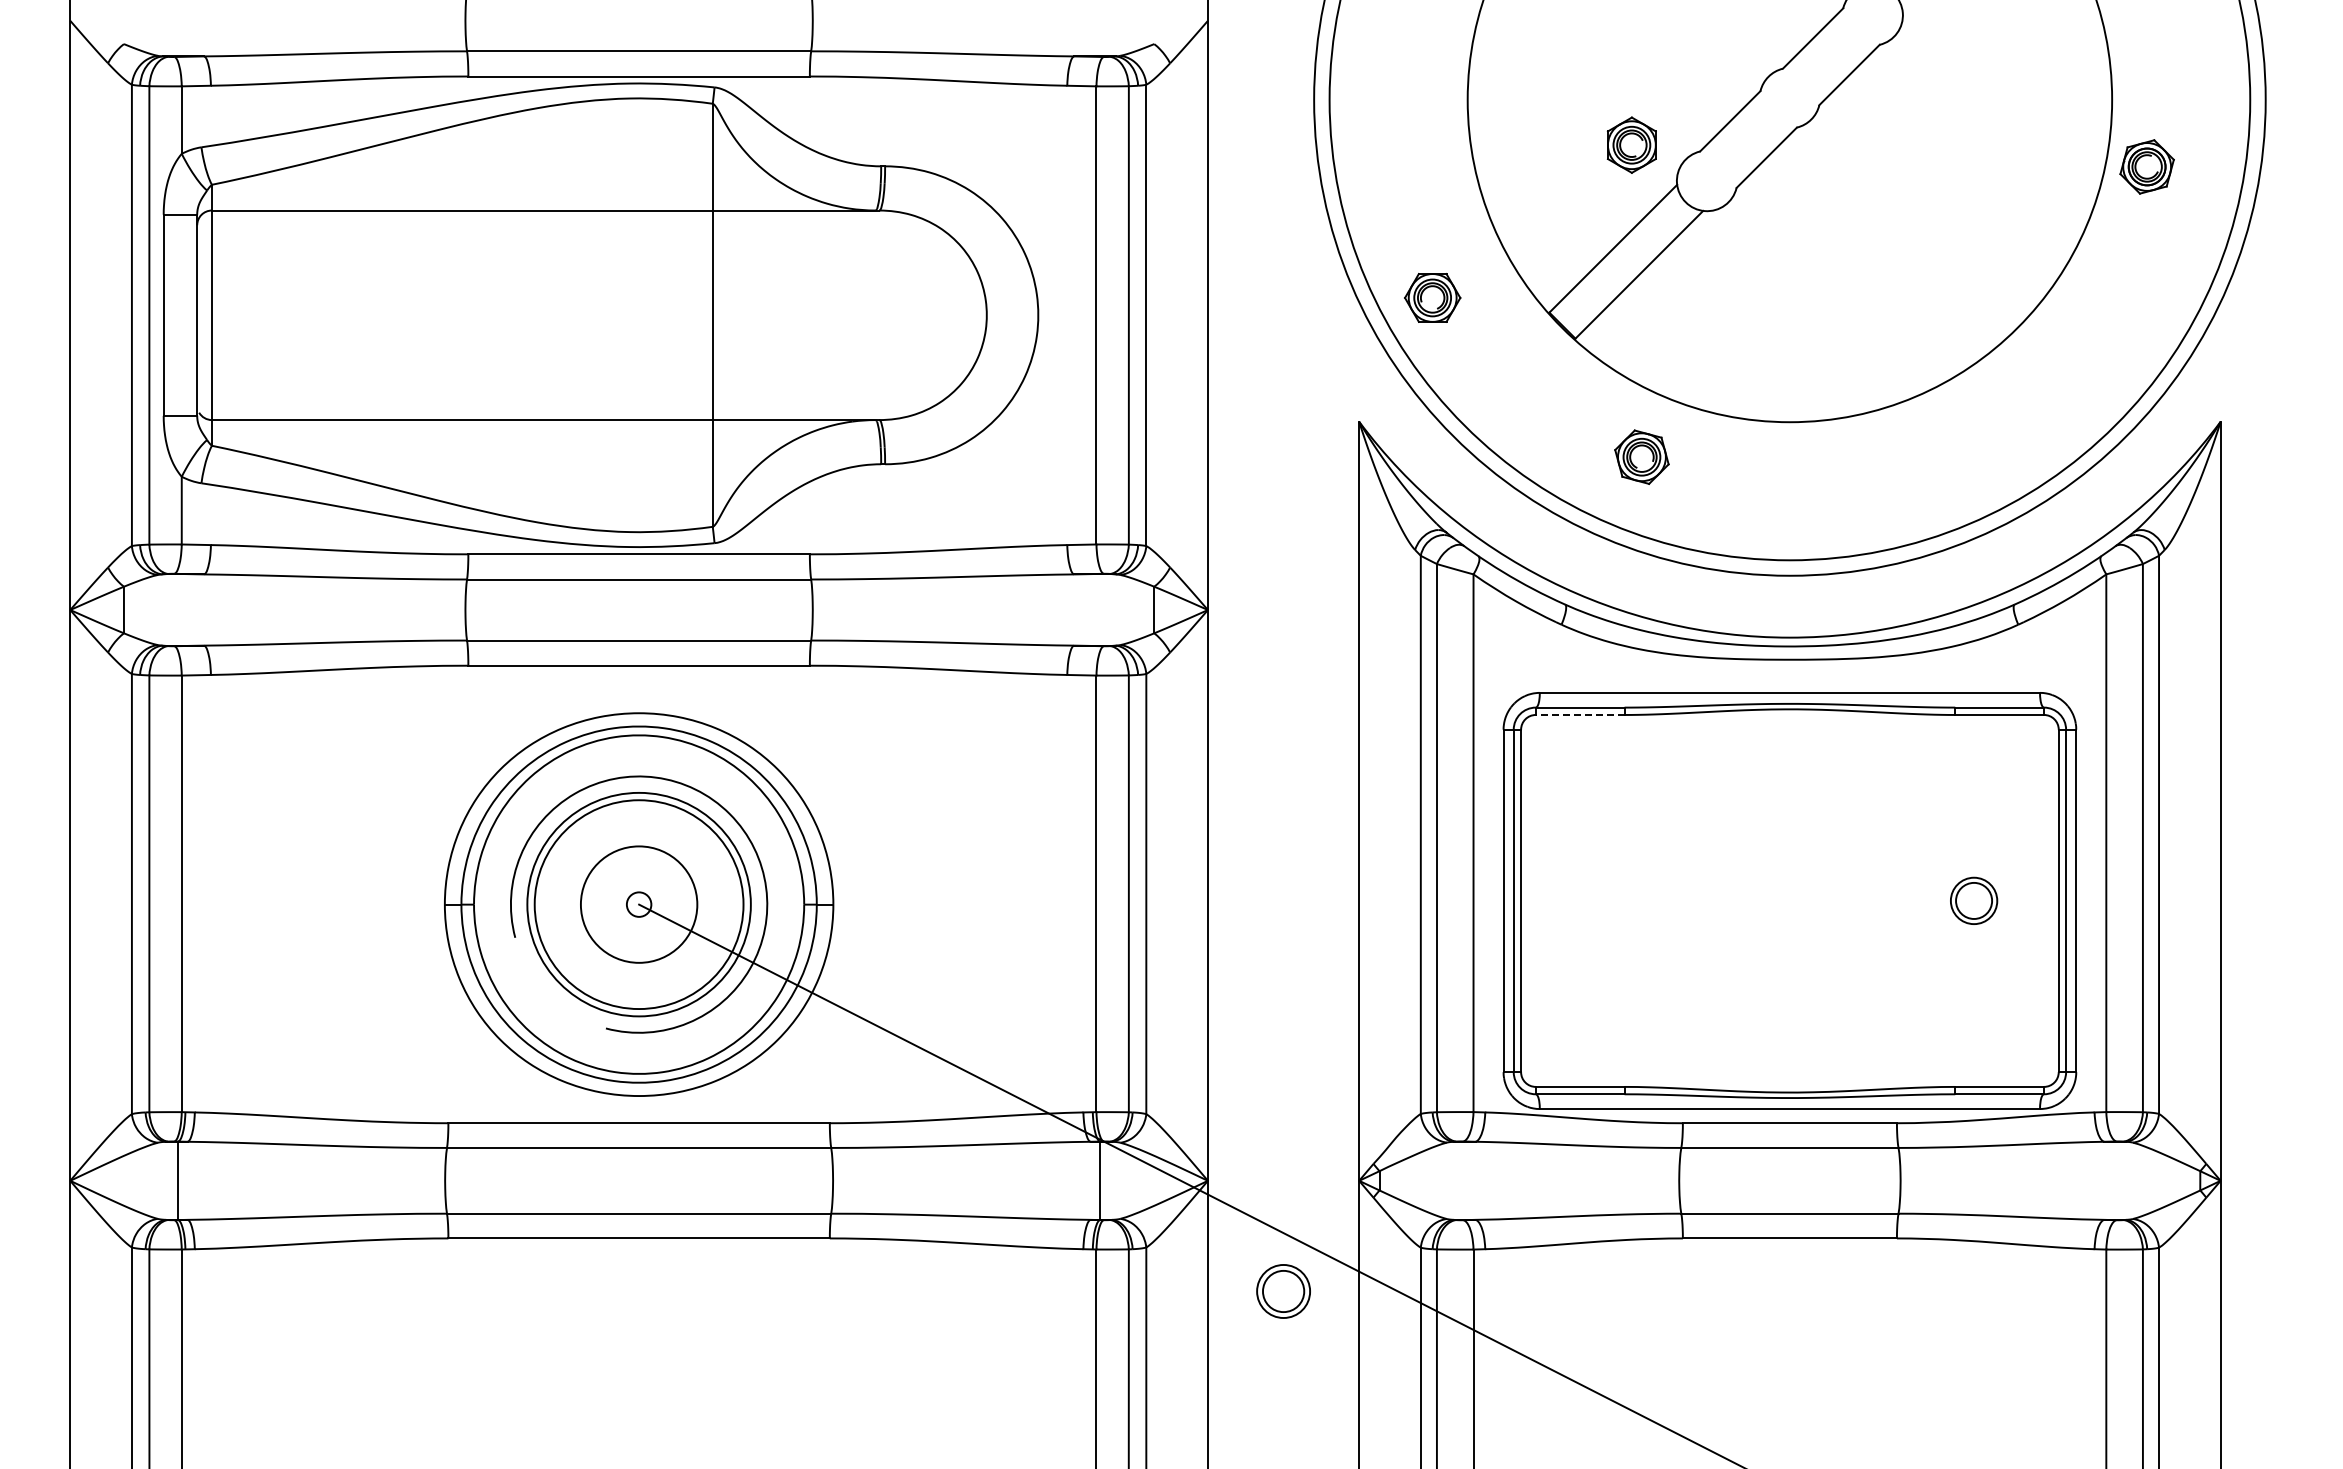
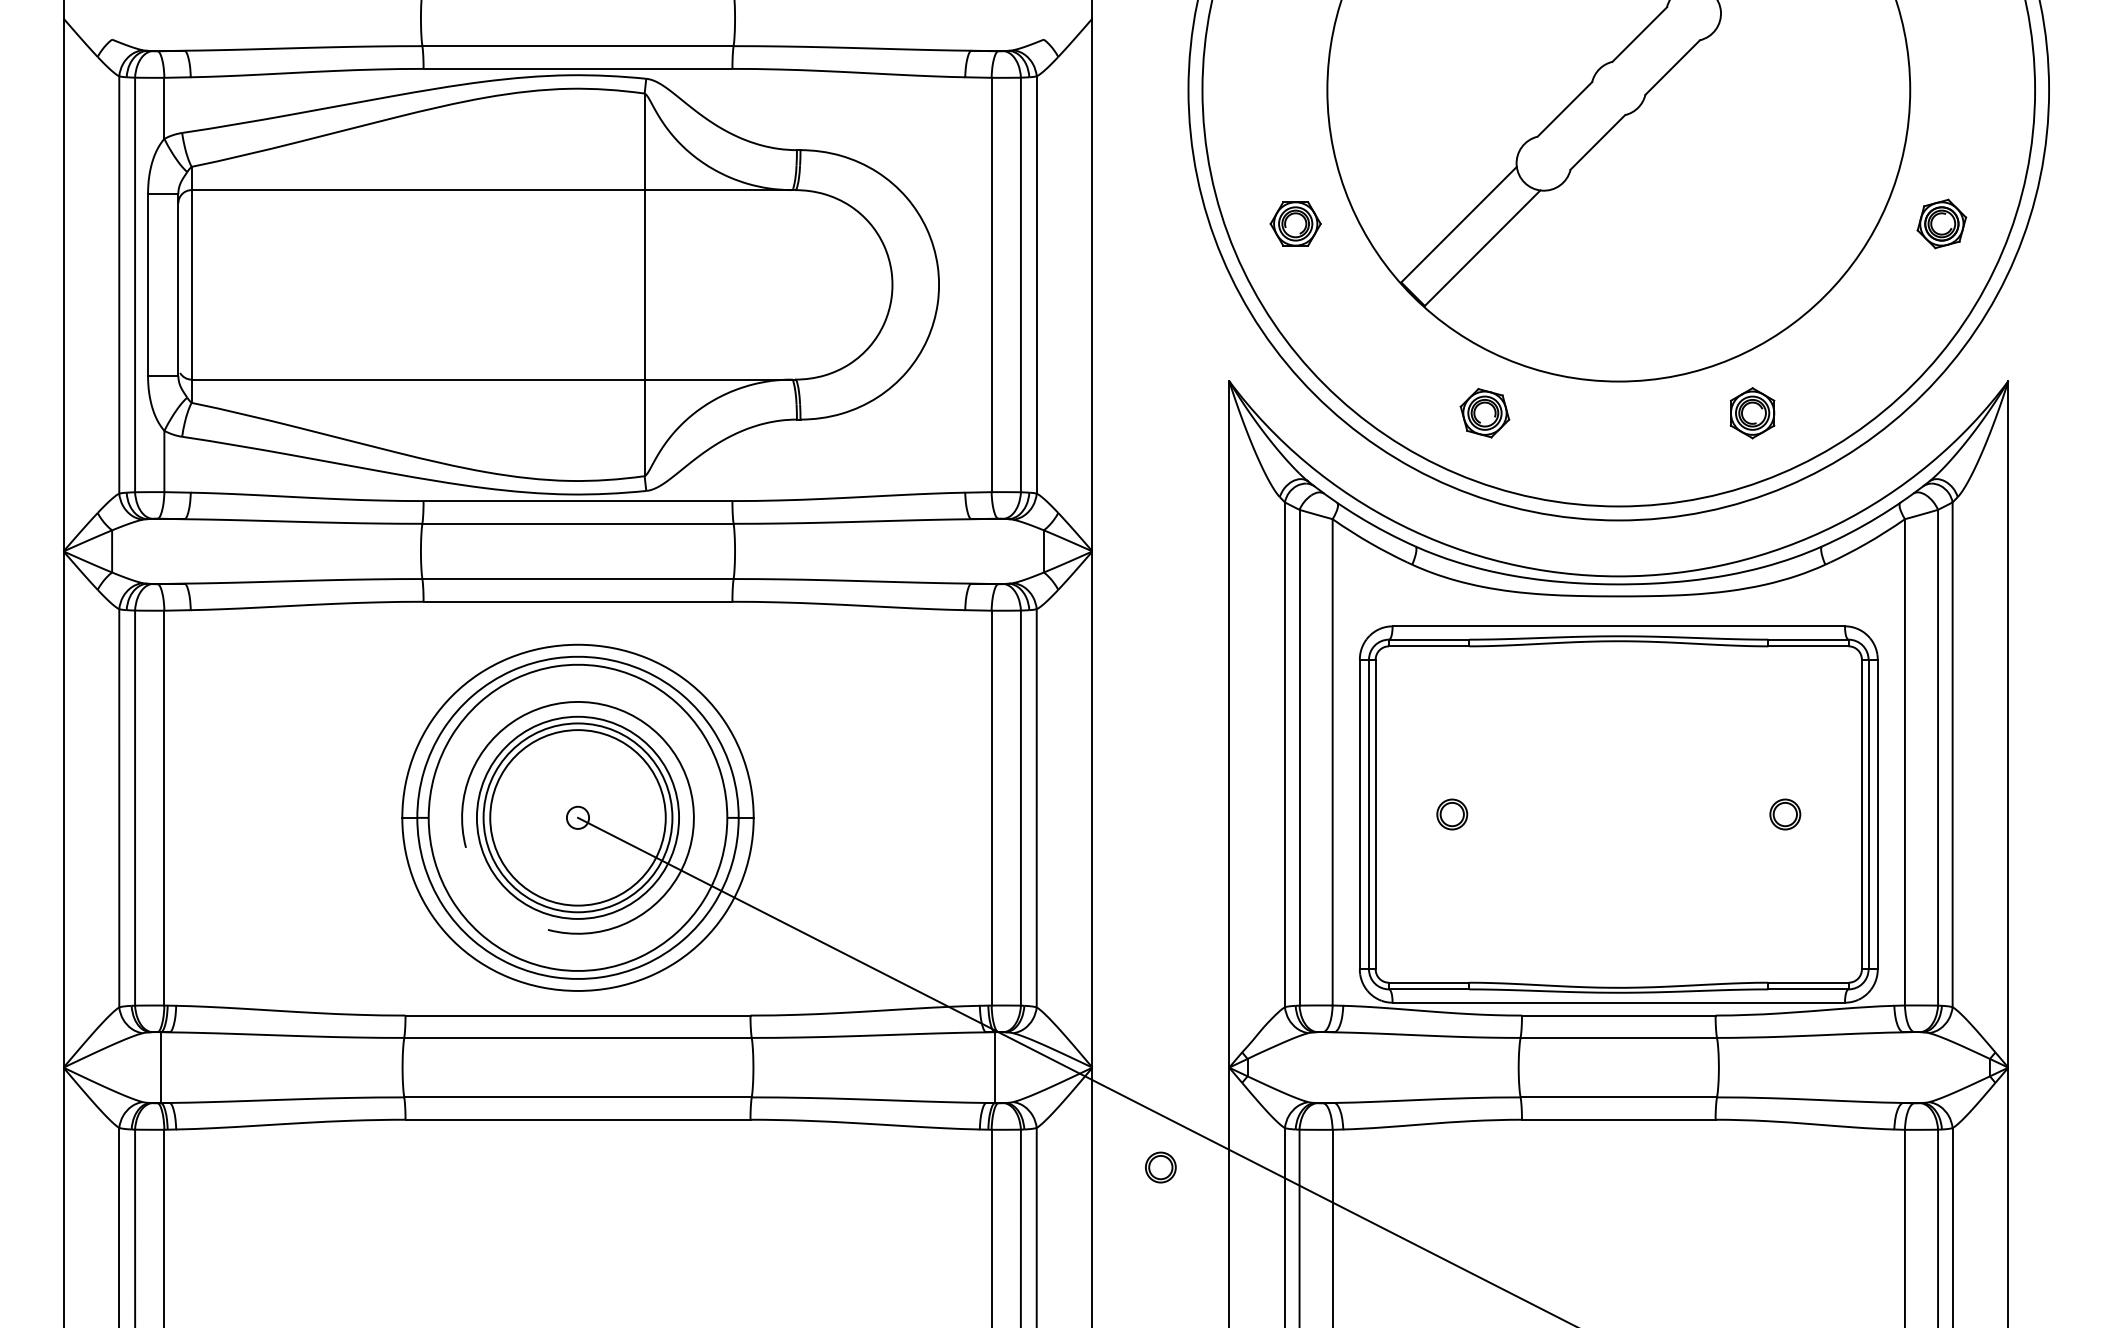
part: (1631, 144) -> (1752, 412), moved
part: (2146, 166) -> (1941, 223), moved
part: (1432, 297) -> (1295, 223), moved
line: (1579, 714) -> (1428, 645), dashed -> solid
part: (1605, 900) -> (1452, 814), added
part: (1973, 900) -> (1784, 814), size x0.71
circle: (639, 904) -> (578, 817), size x1.67
part: (1283, 1290) -> (1160, 1166), size x0.62

